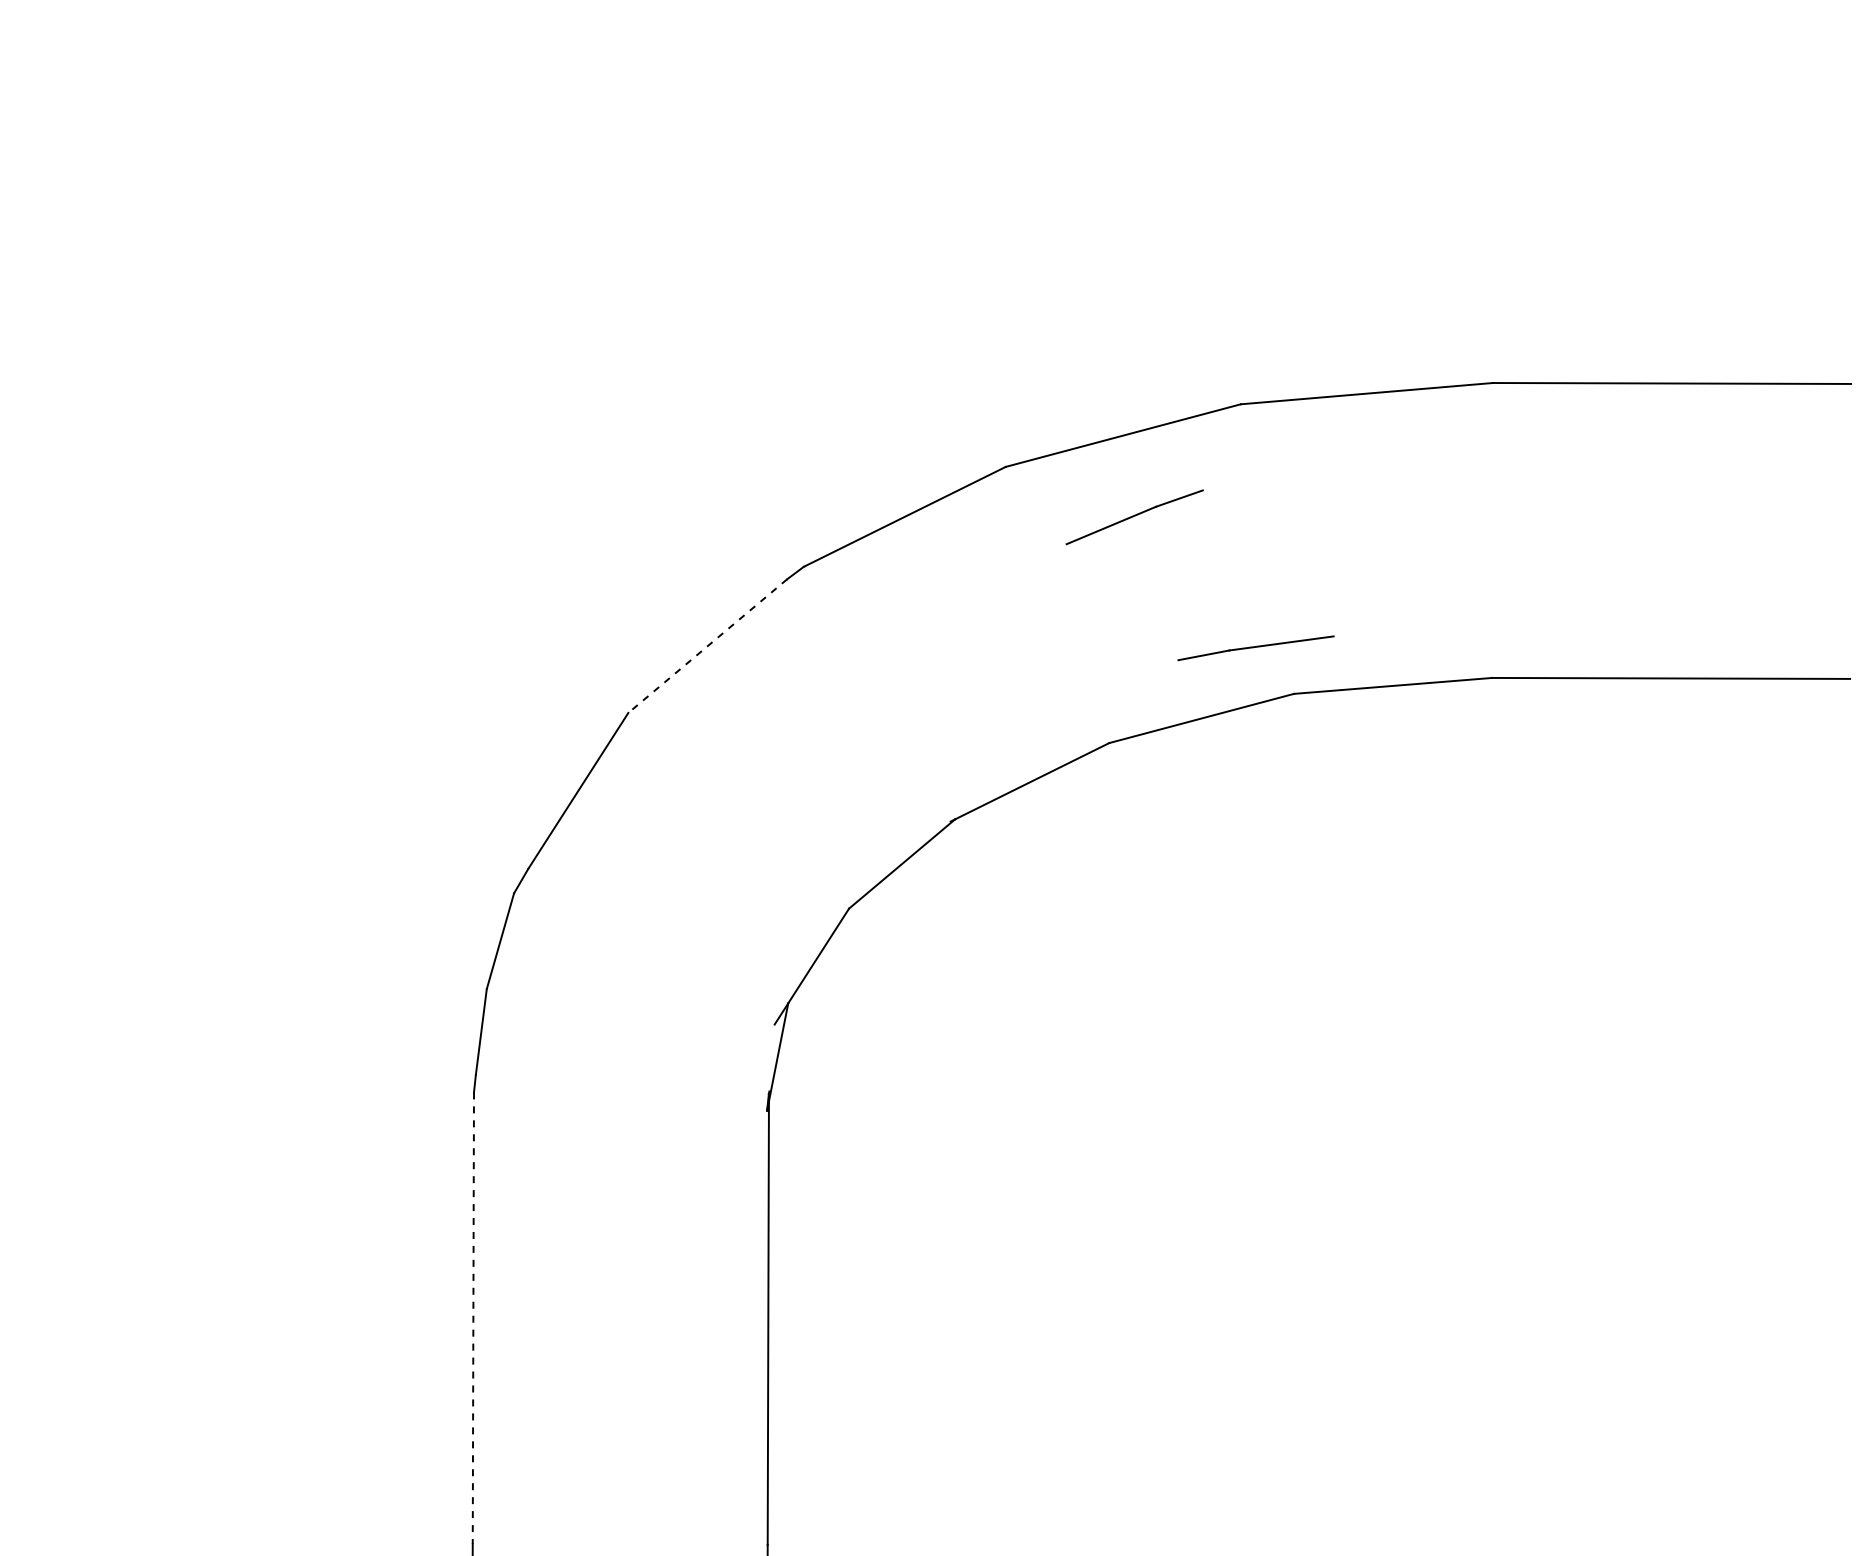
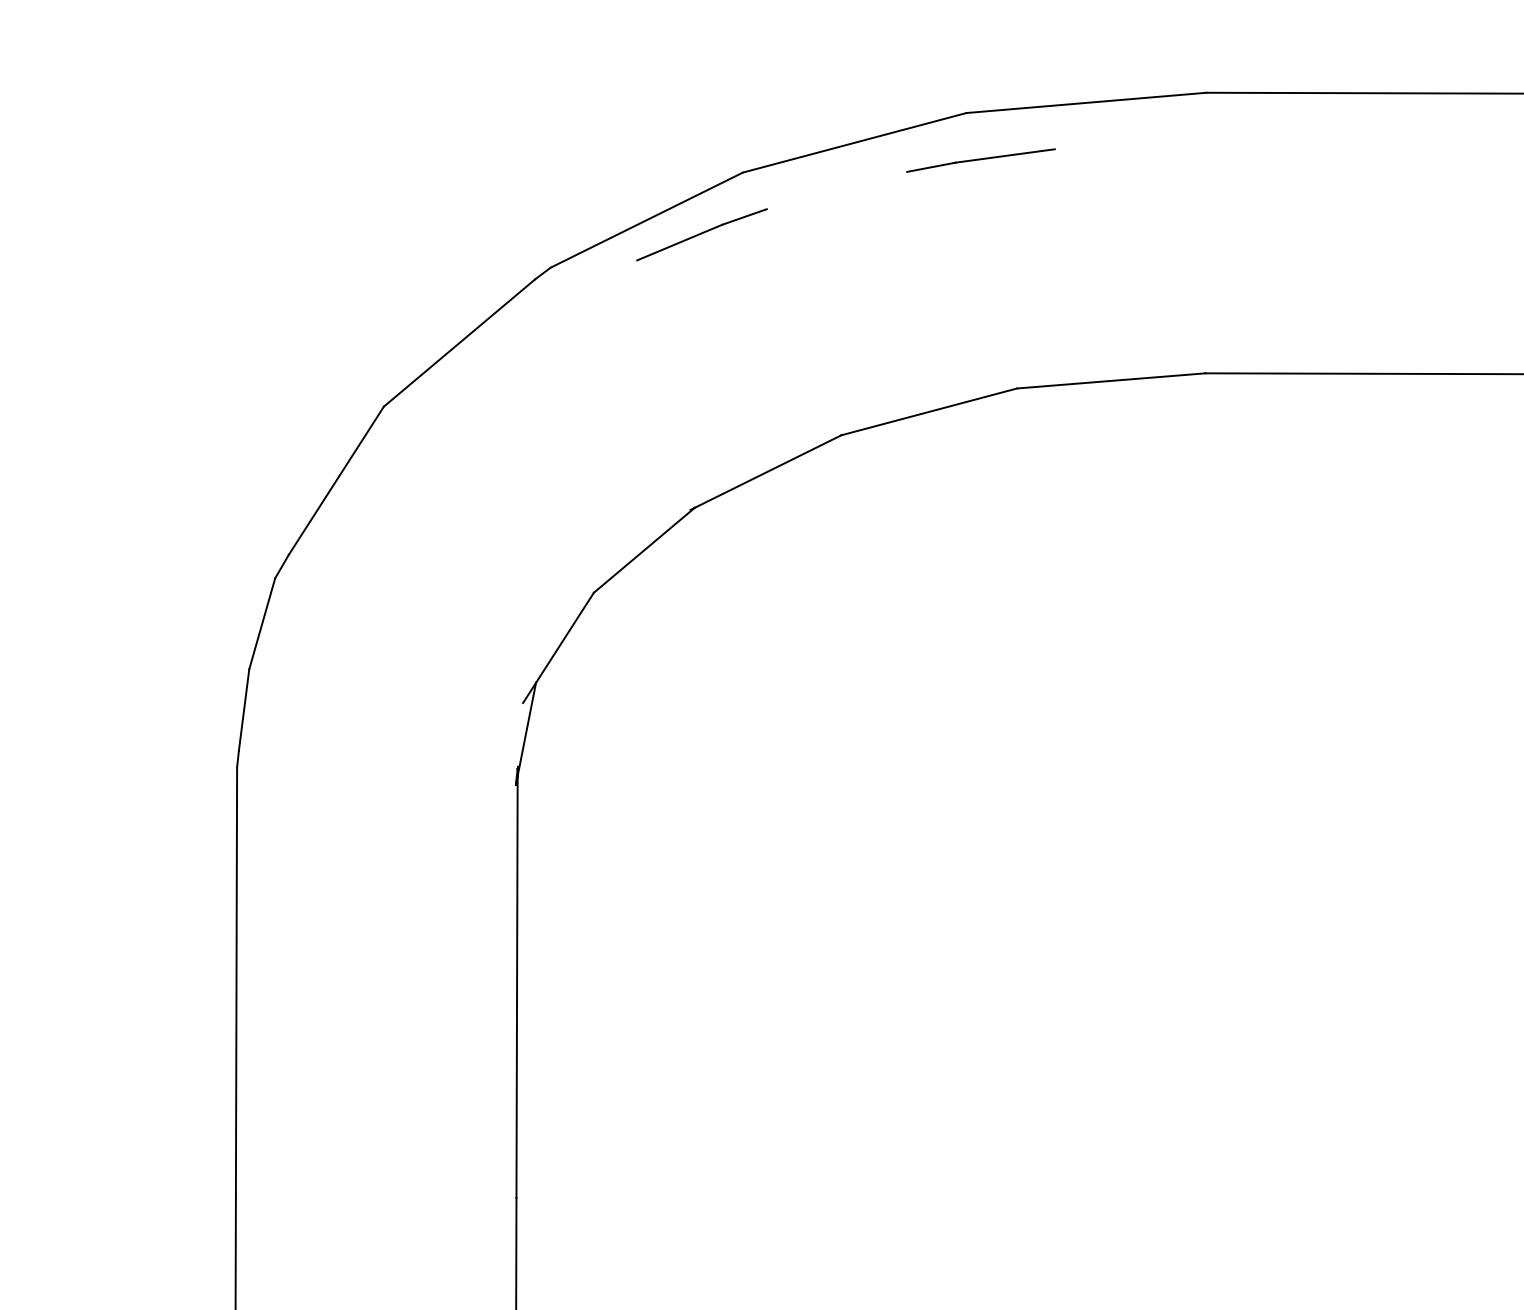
part: (1134, 517) -> (701, 234), moved
line: (707, 646) -> (459, 343), dashed -> solid
part: (1255, 648) -> (980, 160), moved
line: (473, 1318) -> (236, 982), dashed -> solid

